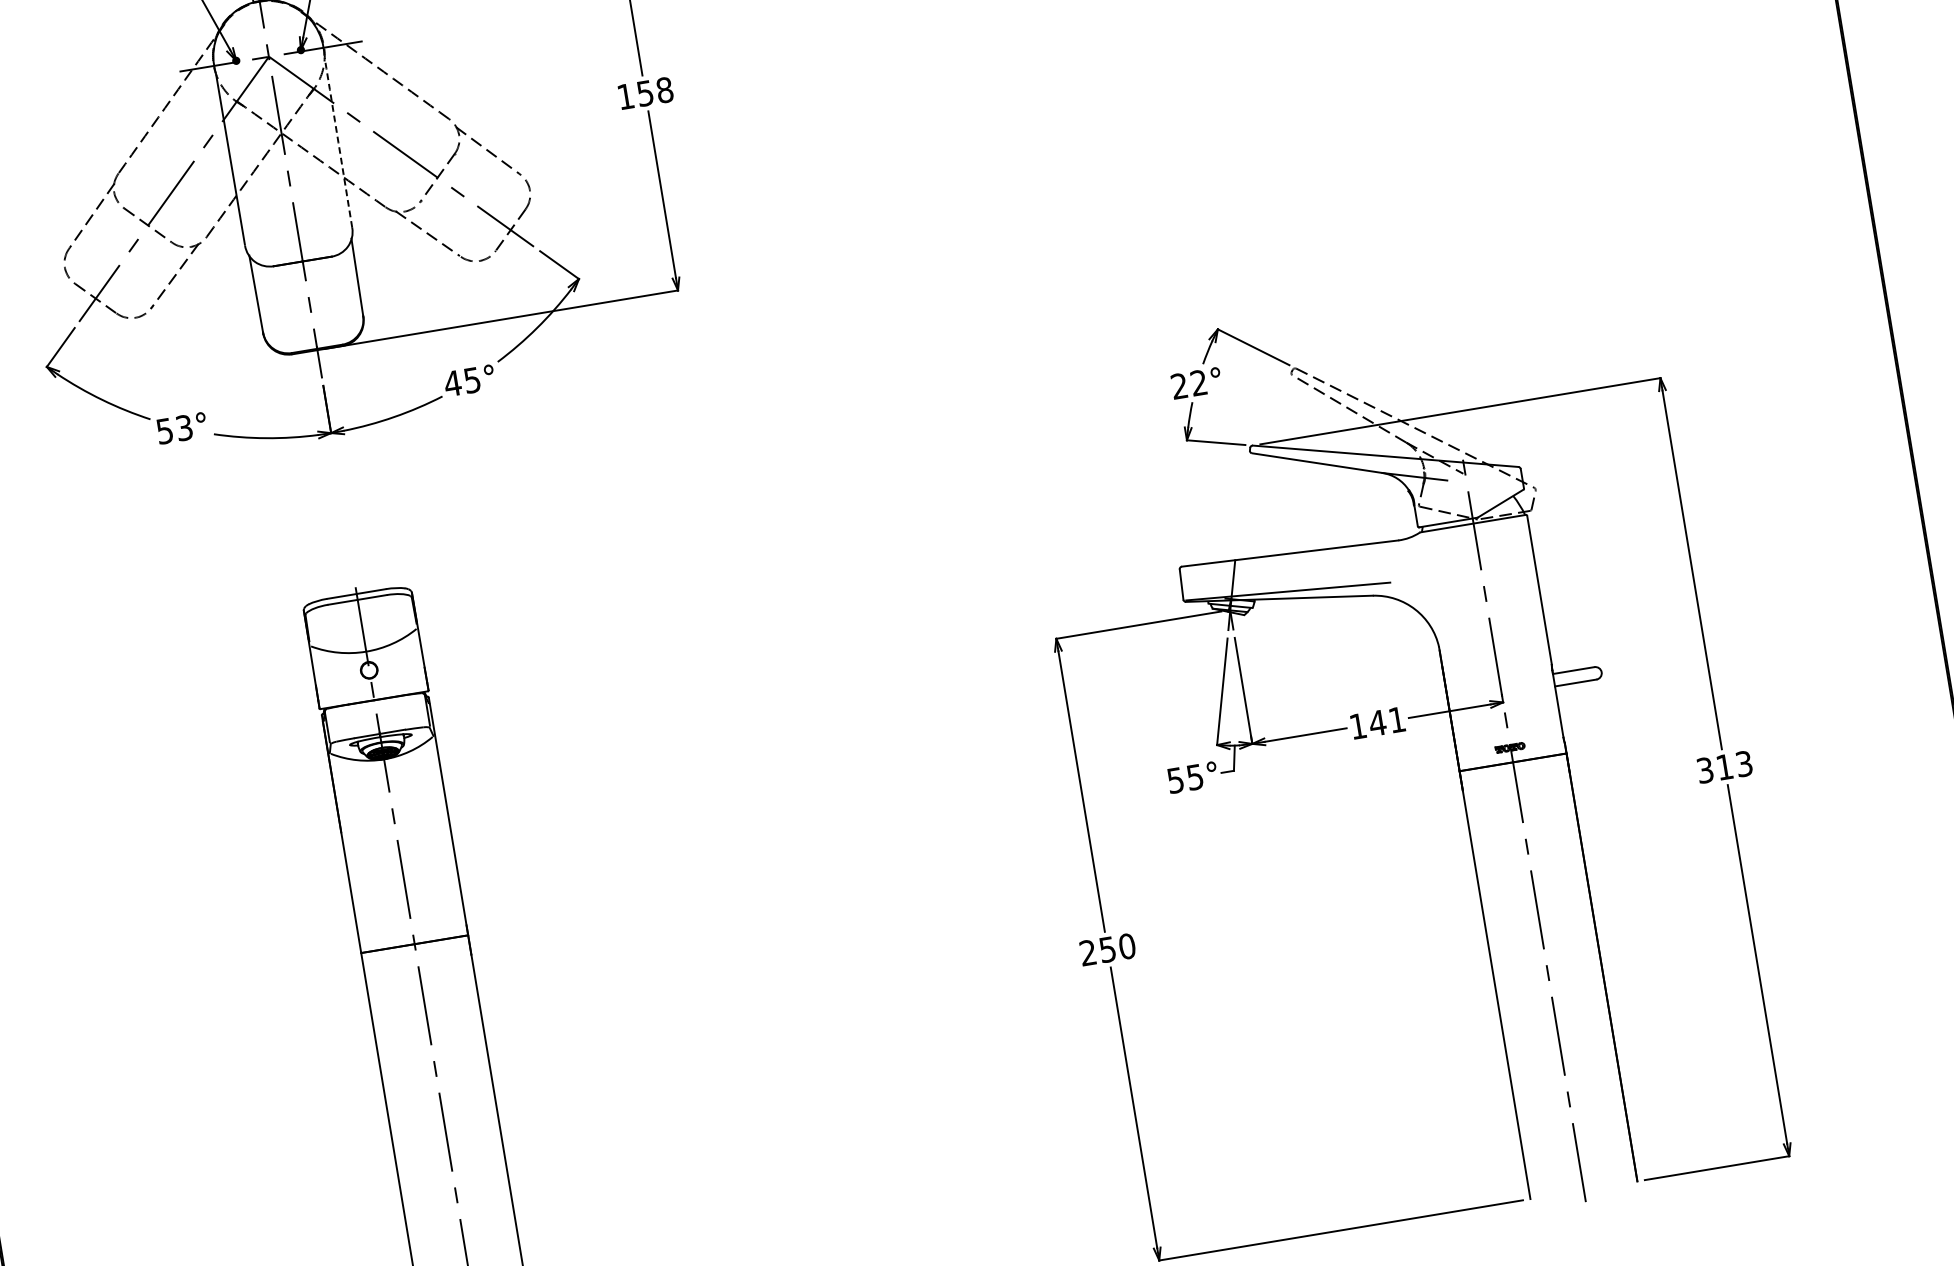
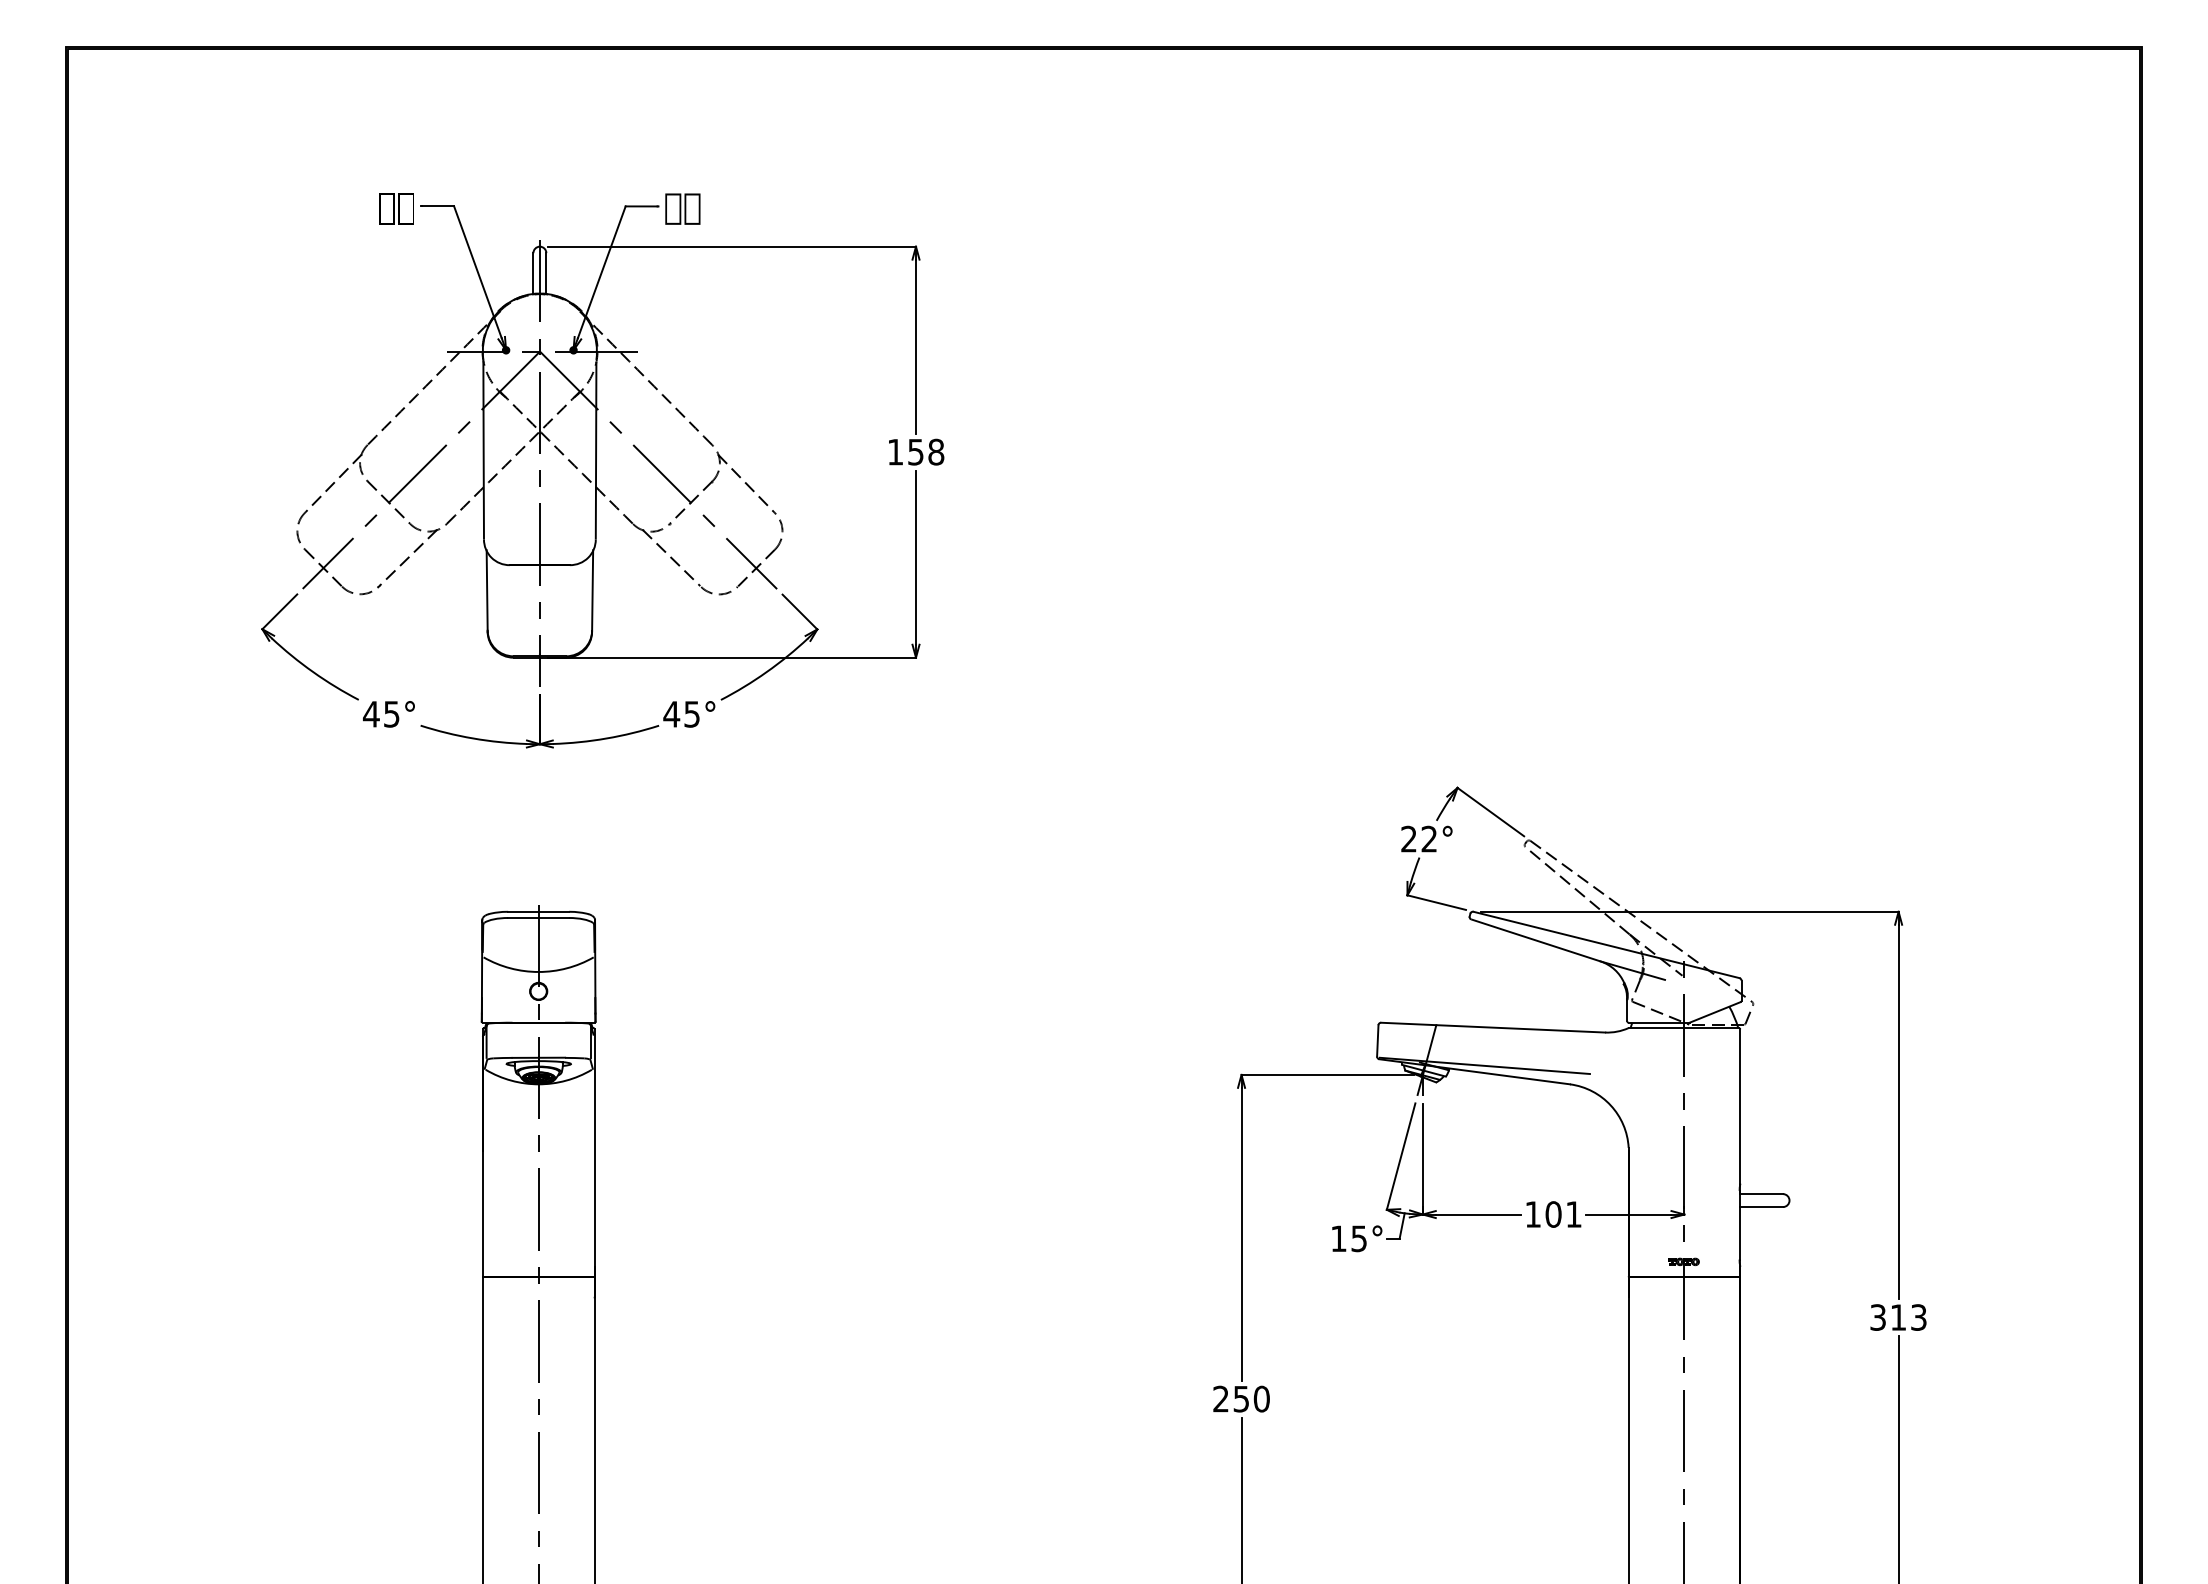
arc: (338, 142) -> (596, 450), dashed -> solid
text: (173, 429) -> (380, 714), 53° -> 45°
text: (1377, 723) -> (1553, 1214), 141 -> 101
text: (1175, 780) -> (1338, 1238), 55° -> 15°

